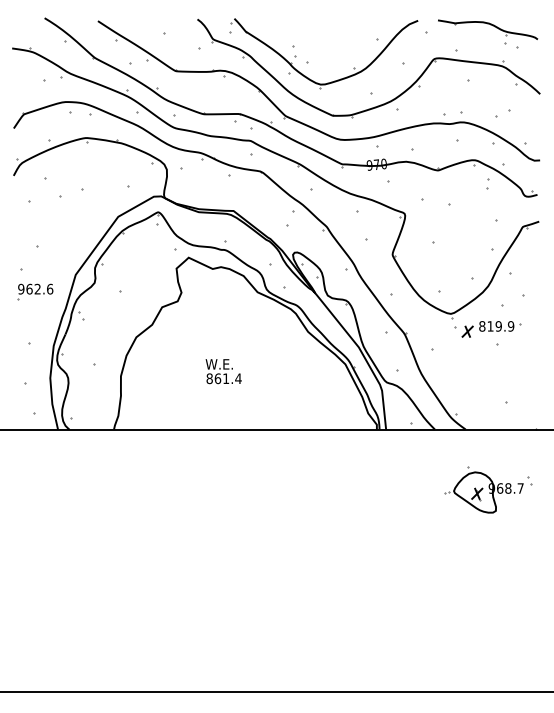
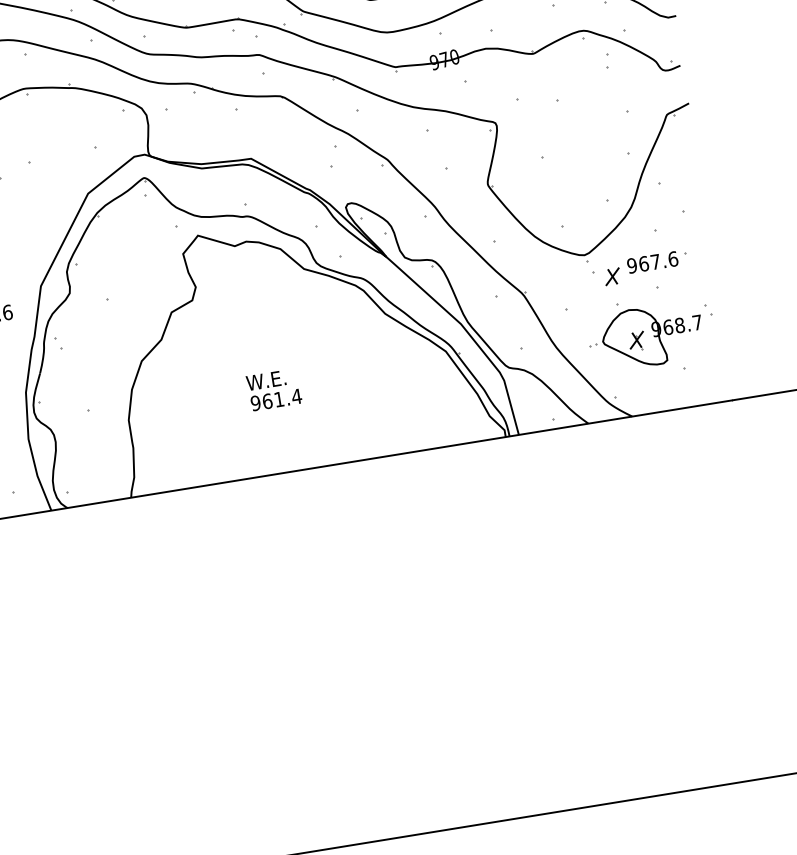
text: (496, 326) -> (652, 262), 819.9 -> 967.6
text: (209, 378) -> (255, 402), 861.4 -> 961.4
part: (488, 489) -> (651, 331), moved

